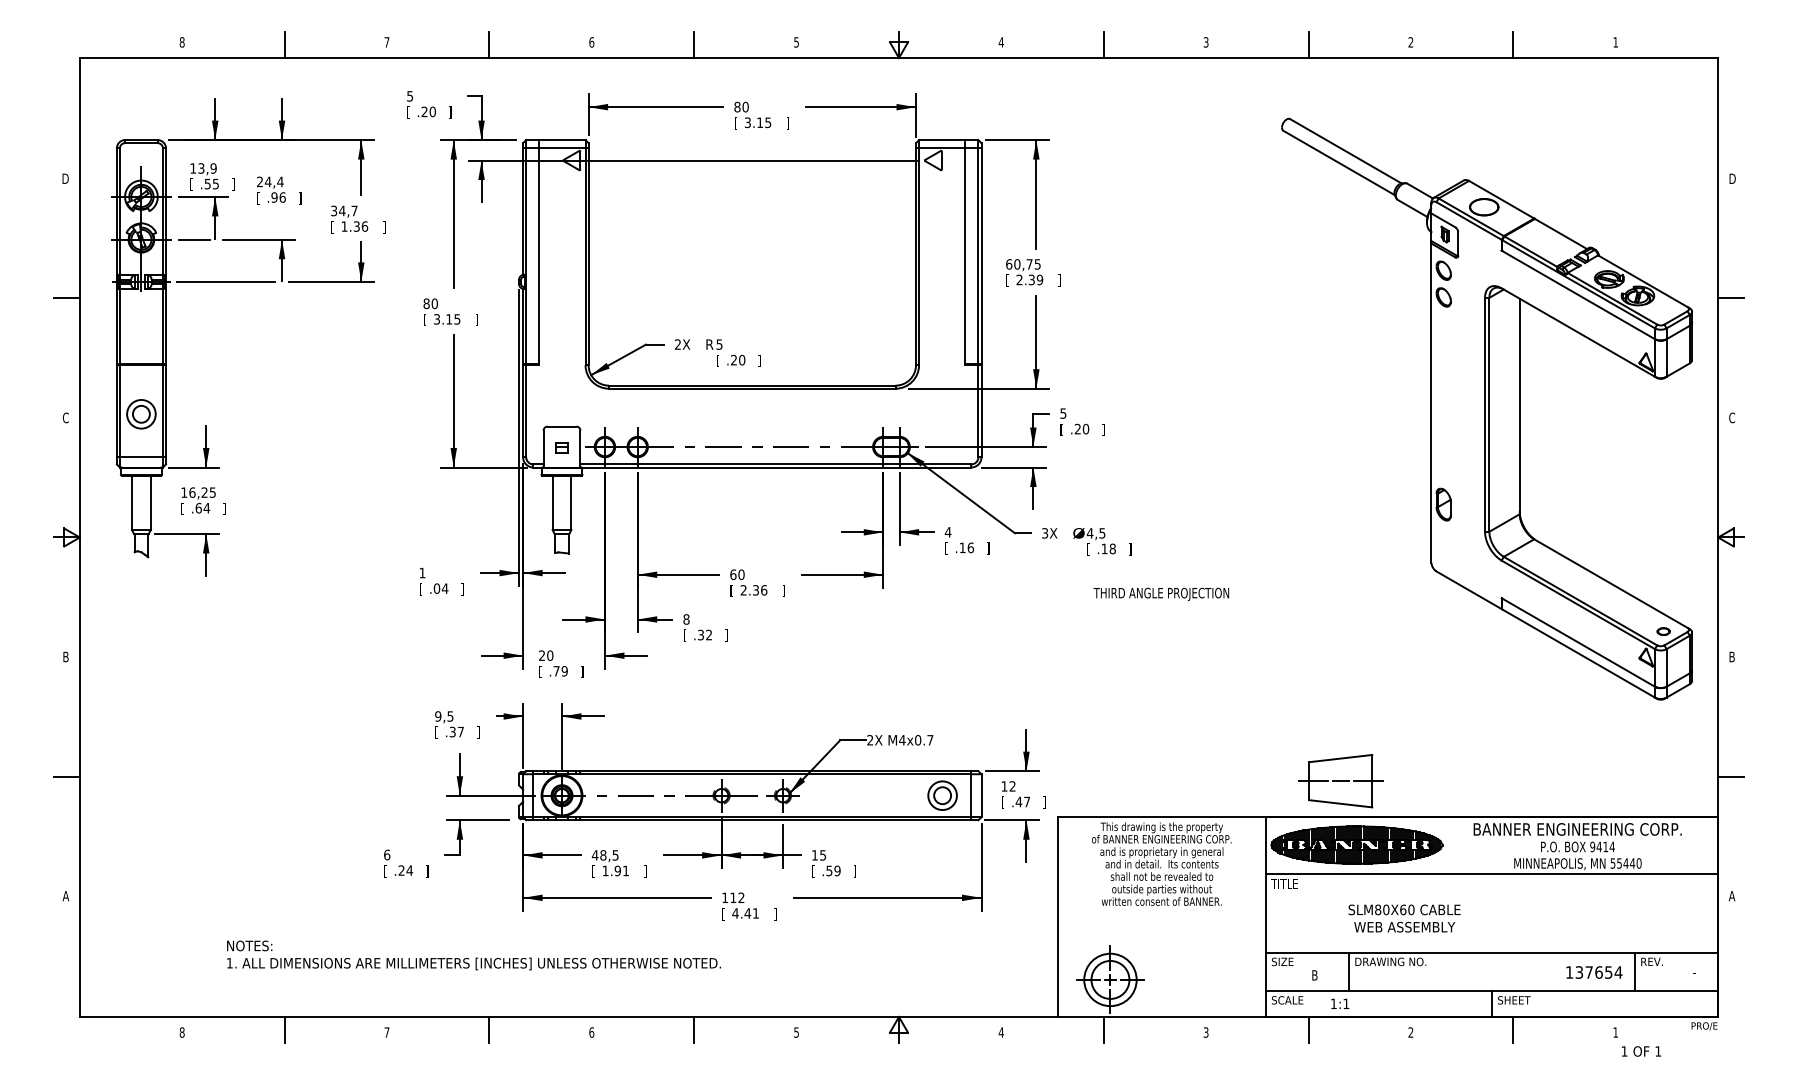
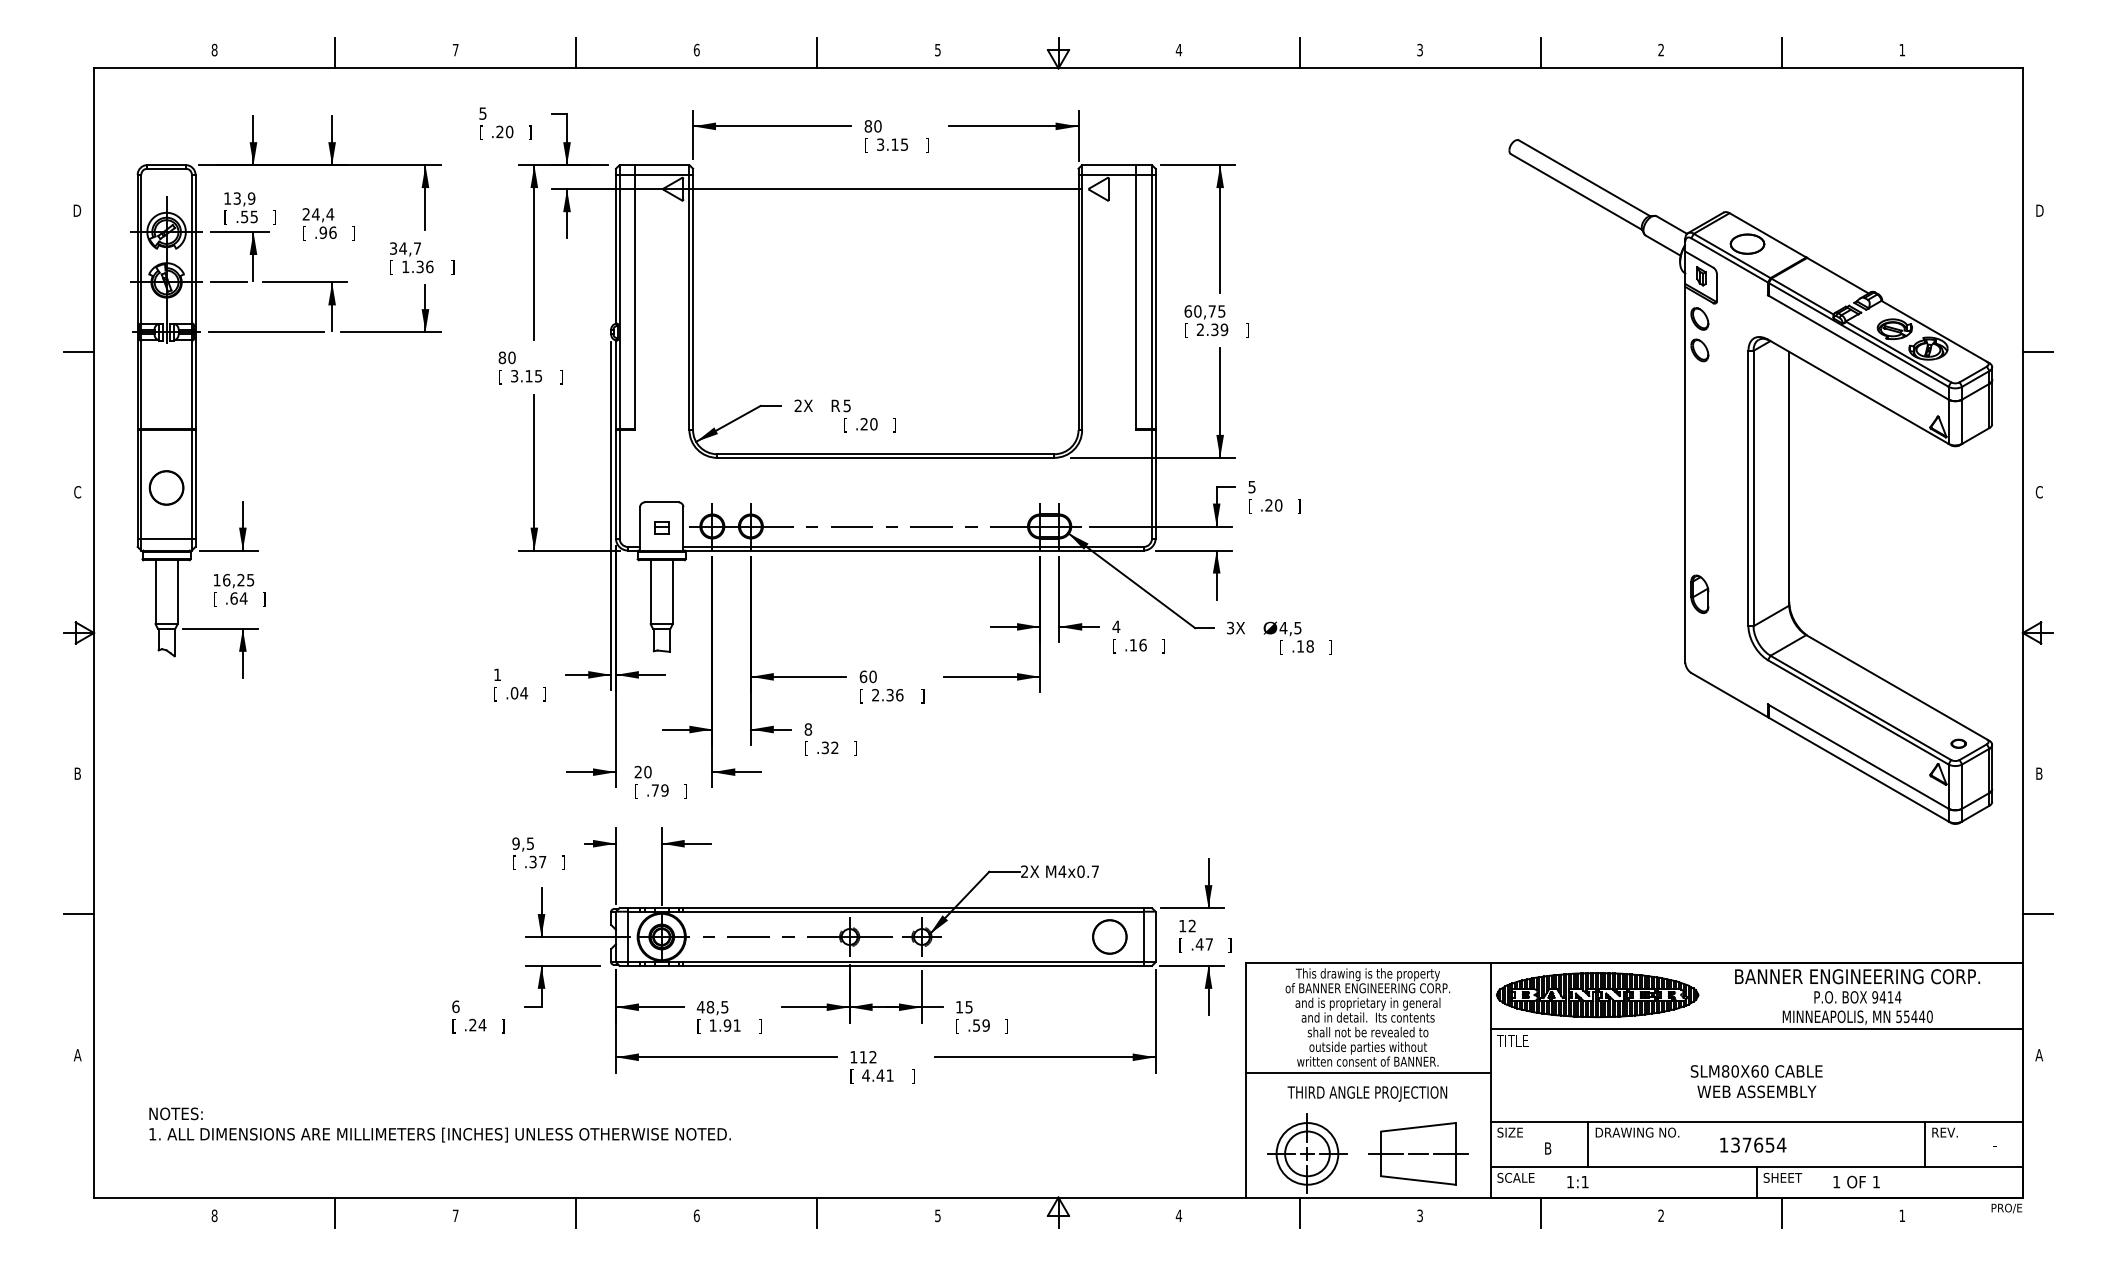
circle: (141, 413) -> (166, 487), size x1.67
text: (1161, 593) -> (1367, 1093), moved
part: (1340, 780) -> (1418, 1153), moved
circle: (942, 795) -> (1109, 936), size x1.67
line: (1161, 910) -> (1367, 1072), added
text: (1404, 918) -> (1756, 1081), moved
text: (473, 954) -> (439, 1124), moved
text: (1594, 971) -> (1753, 1144), moved
text: (1641, 1050) -> (1856, 1181), moved

